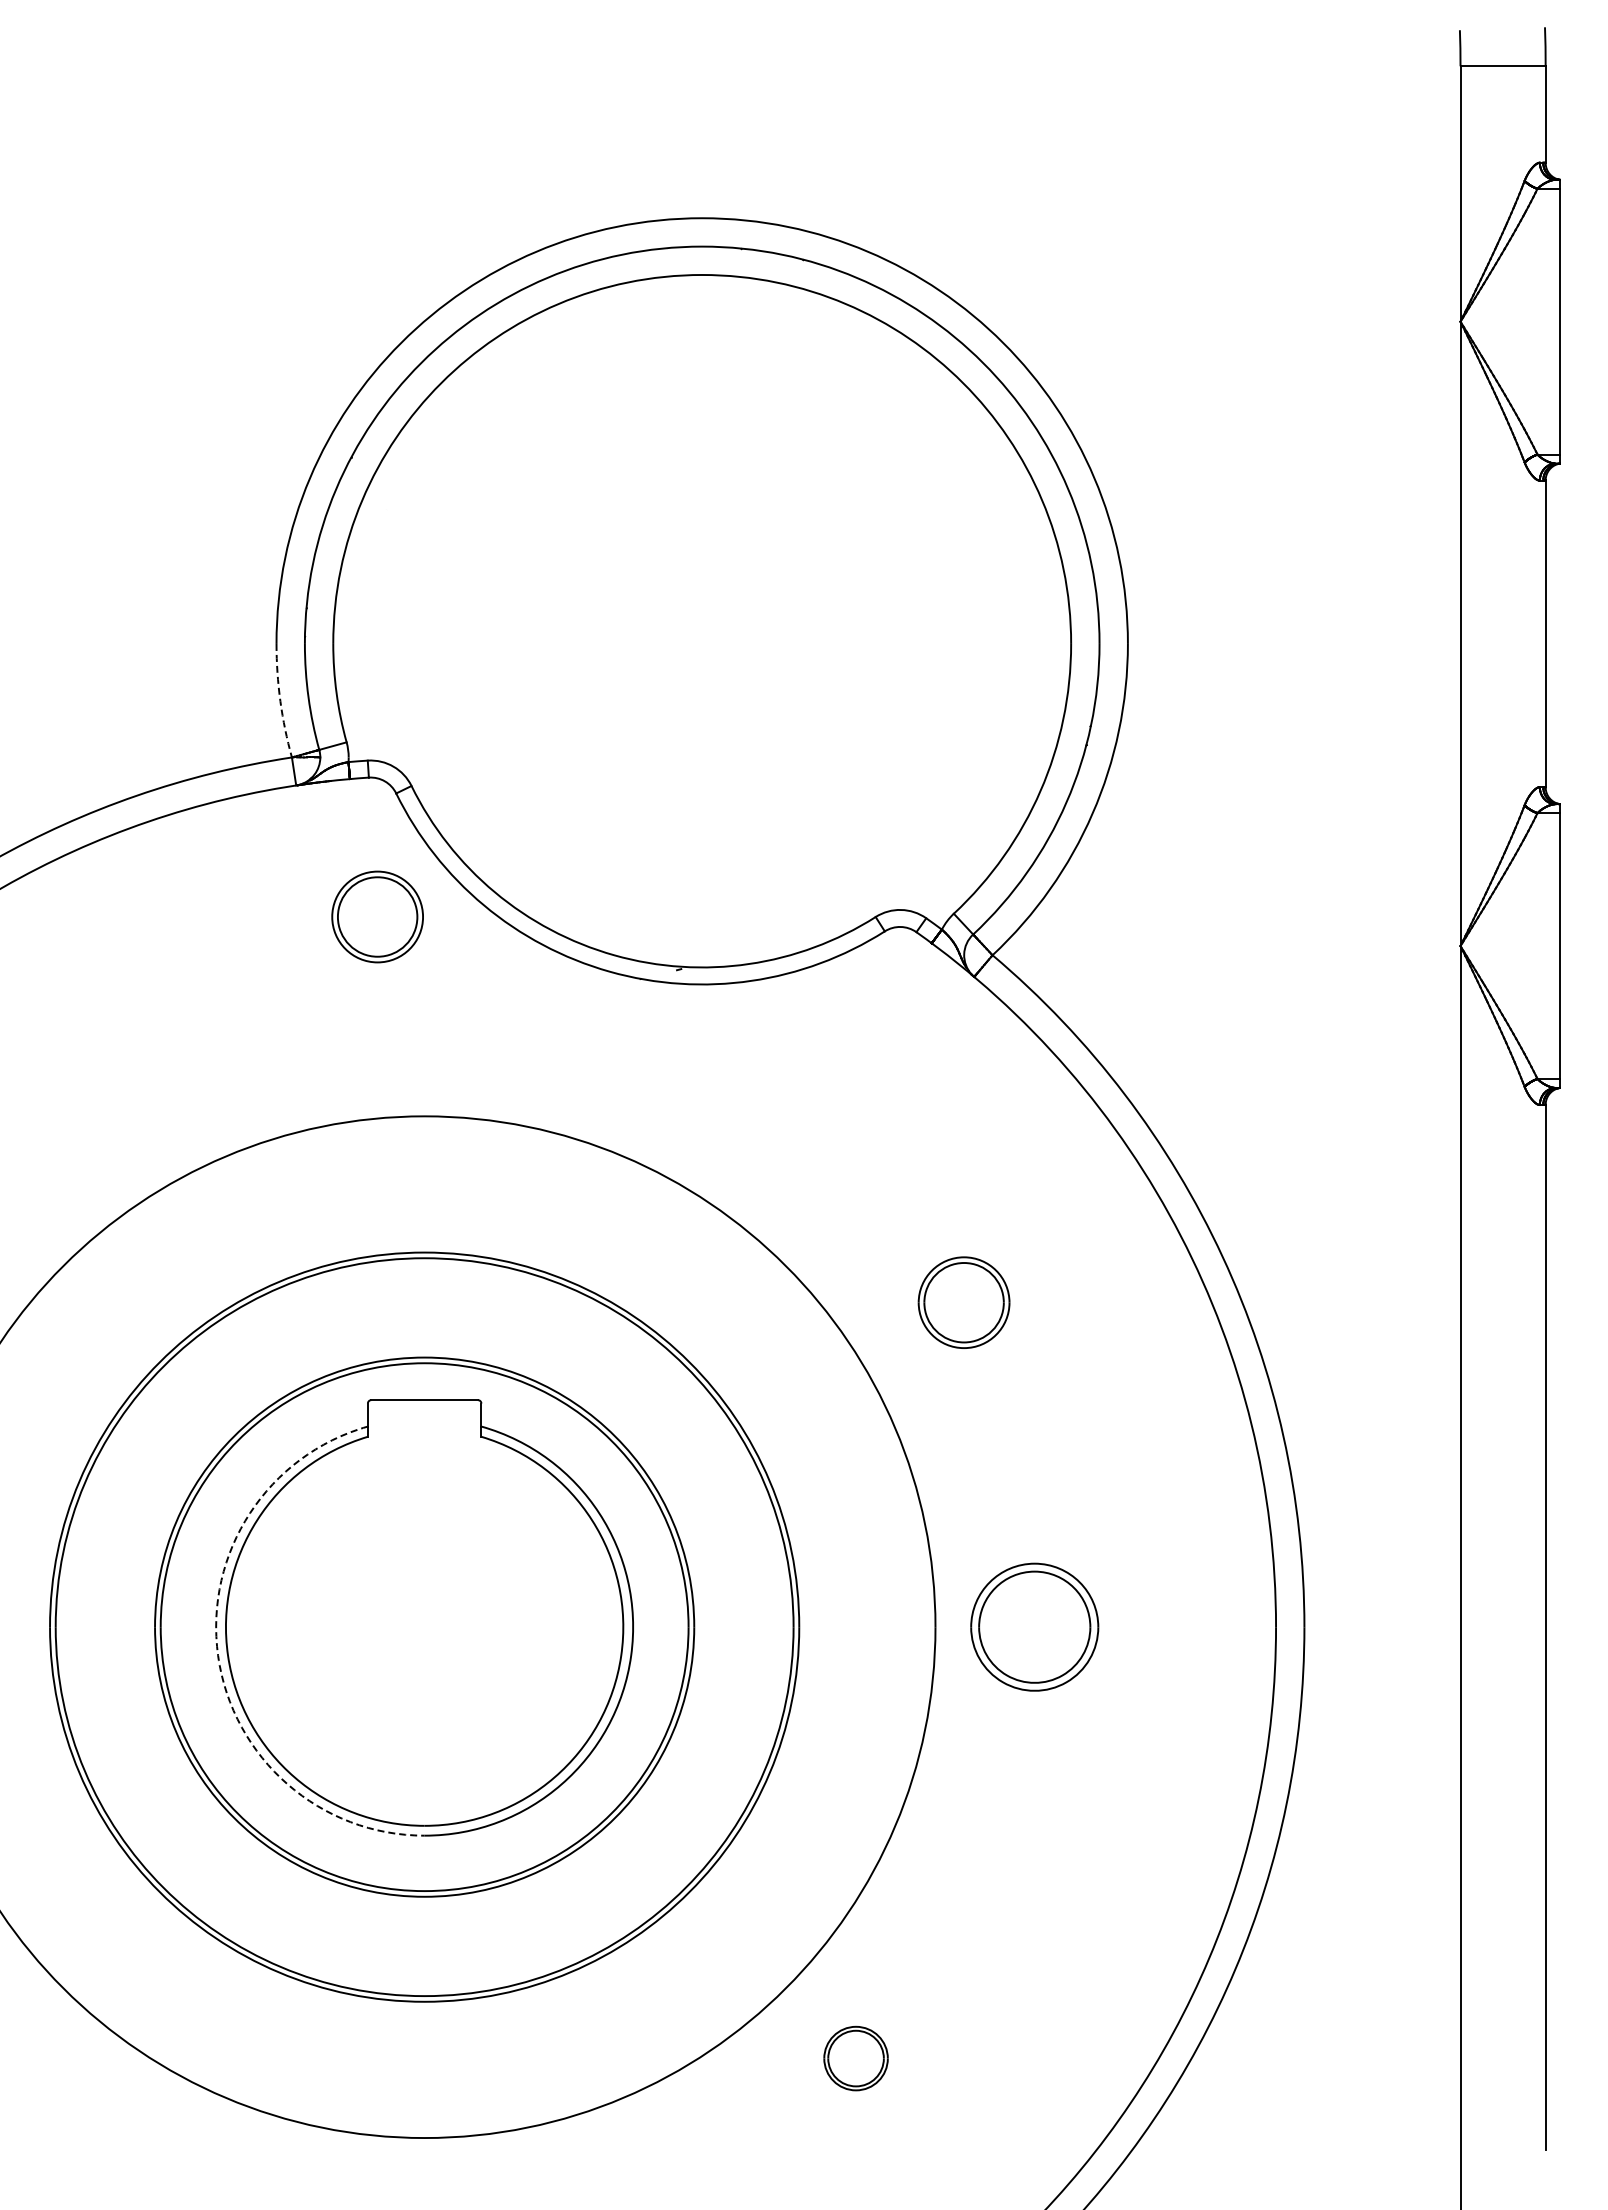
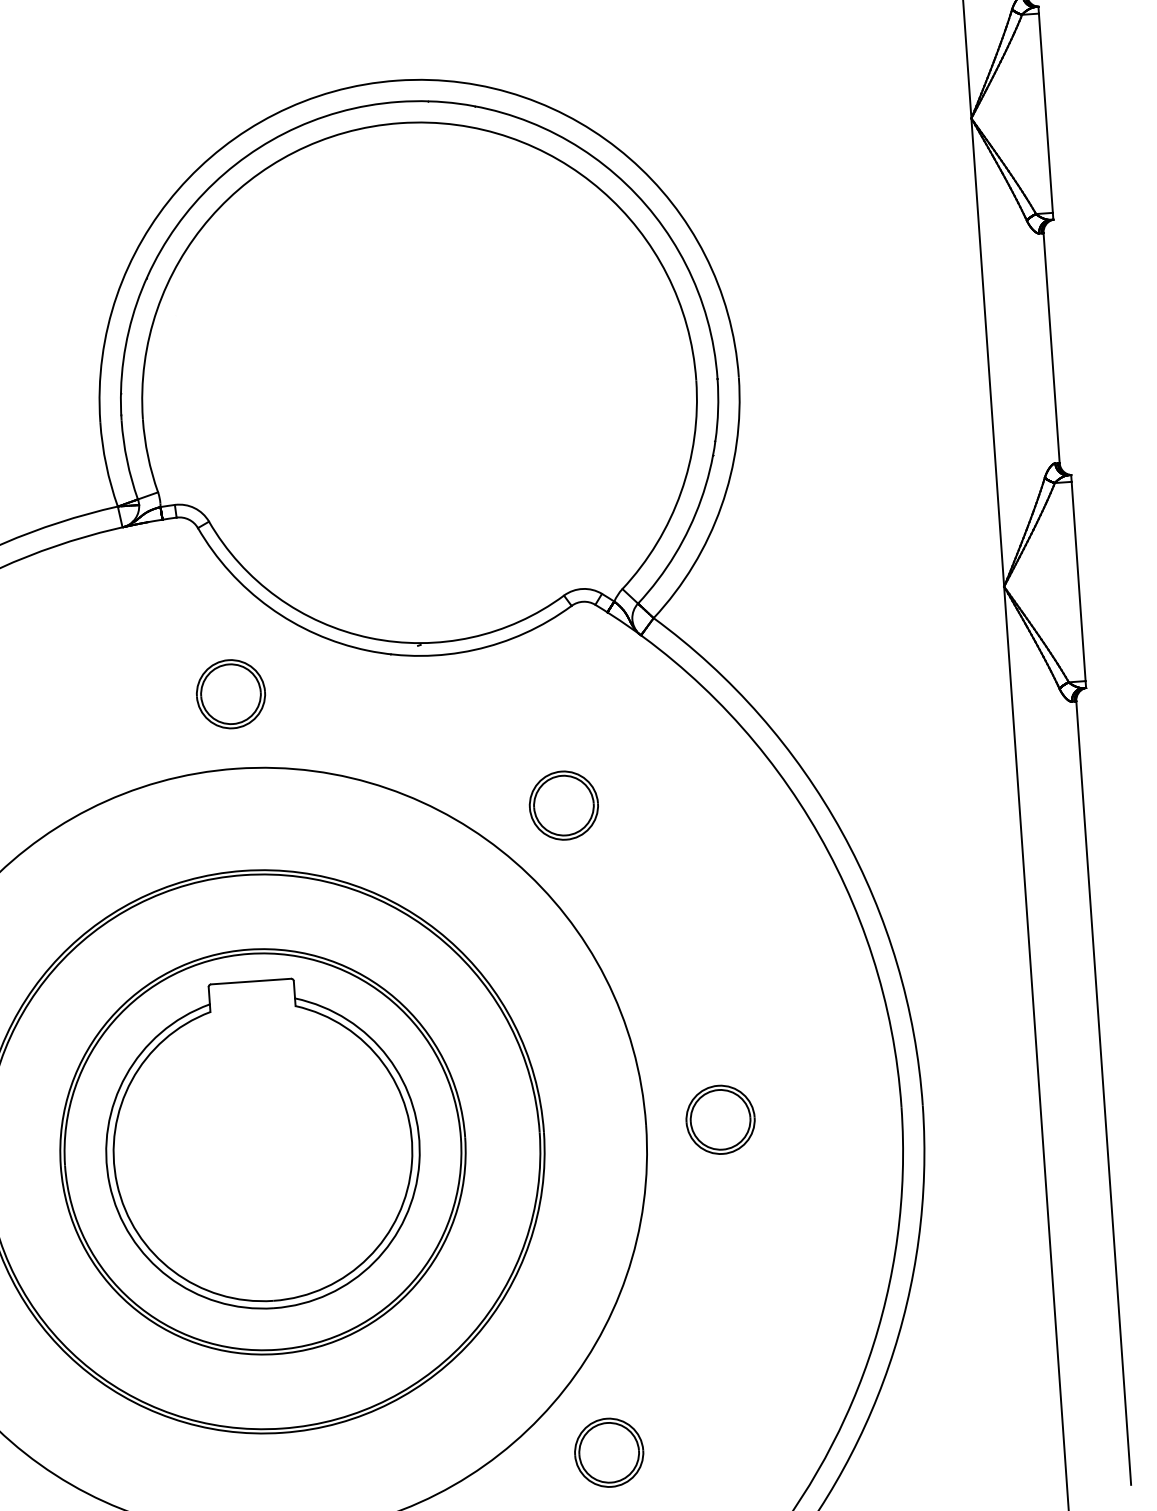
arc: (280, 701) -> (106, 465), dashed -> solid
part: (377, 916) -> (230, 693), moved
part: (963, 1302) -> (563, 805), moved
part: (1034, 1626) -> (720, 1119), size x0.71
arc: (218, 1655) -> (109, 1183), dashed -> solid
part: (855, 2058) -> (608, 1452), size x1.43

